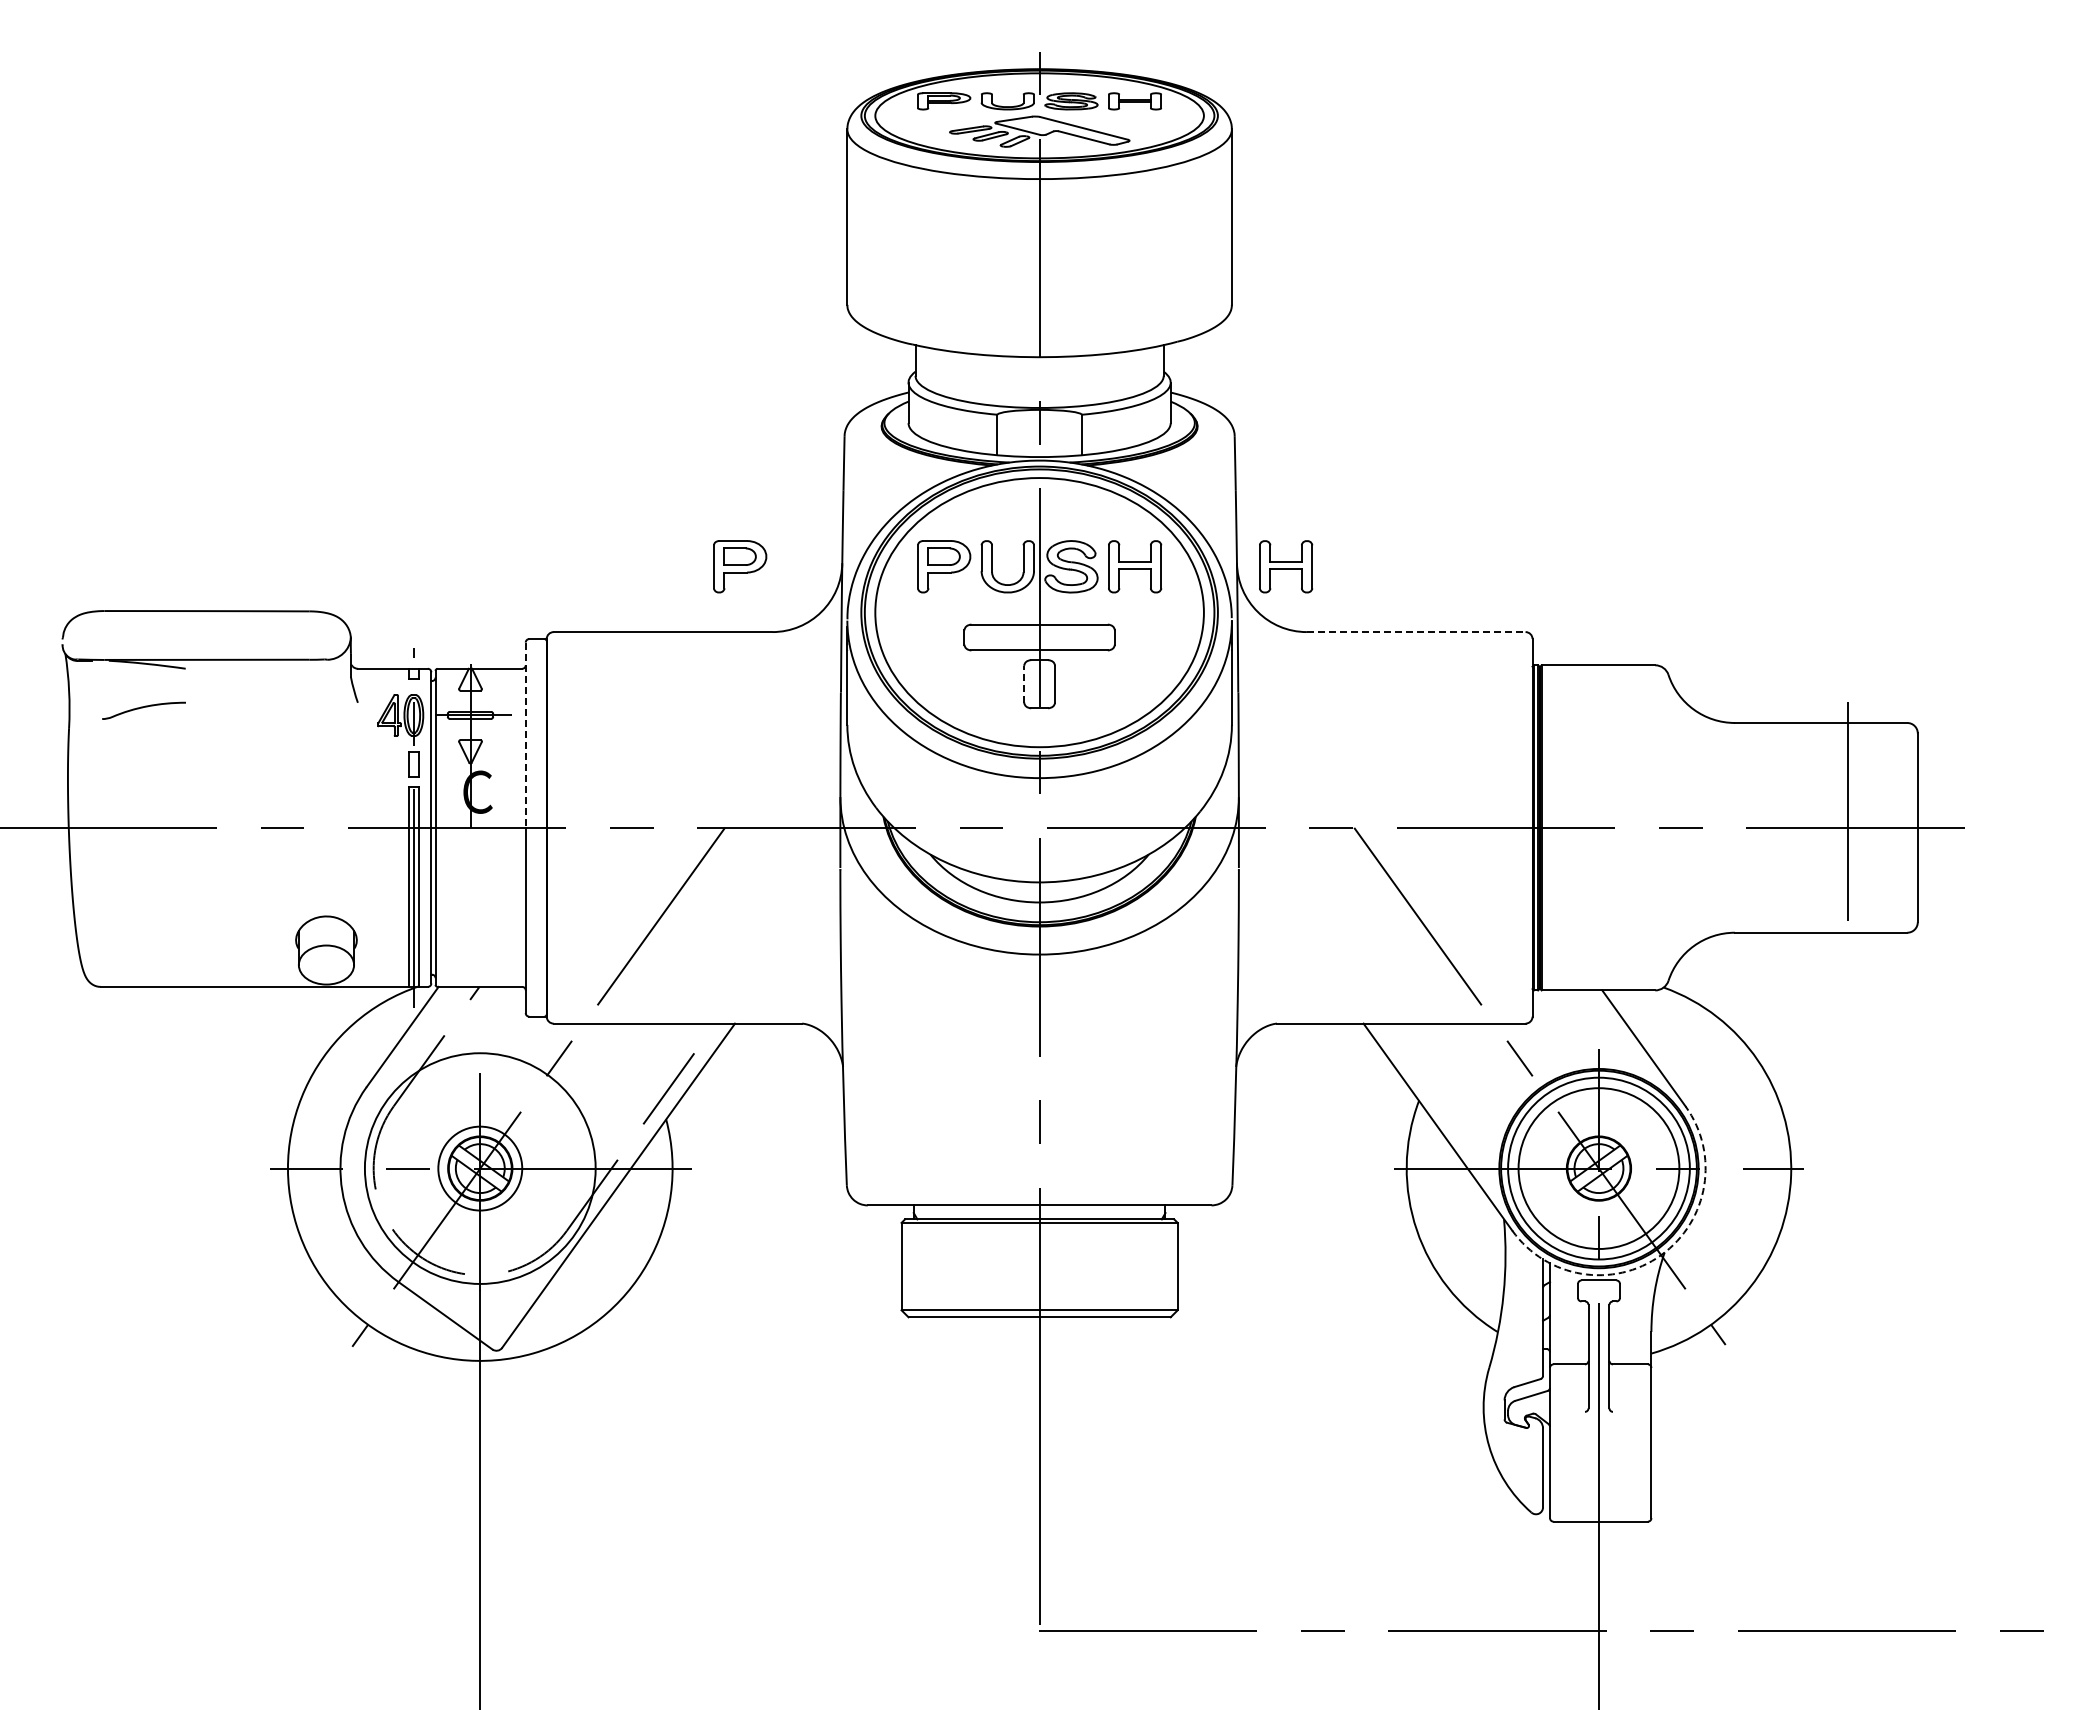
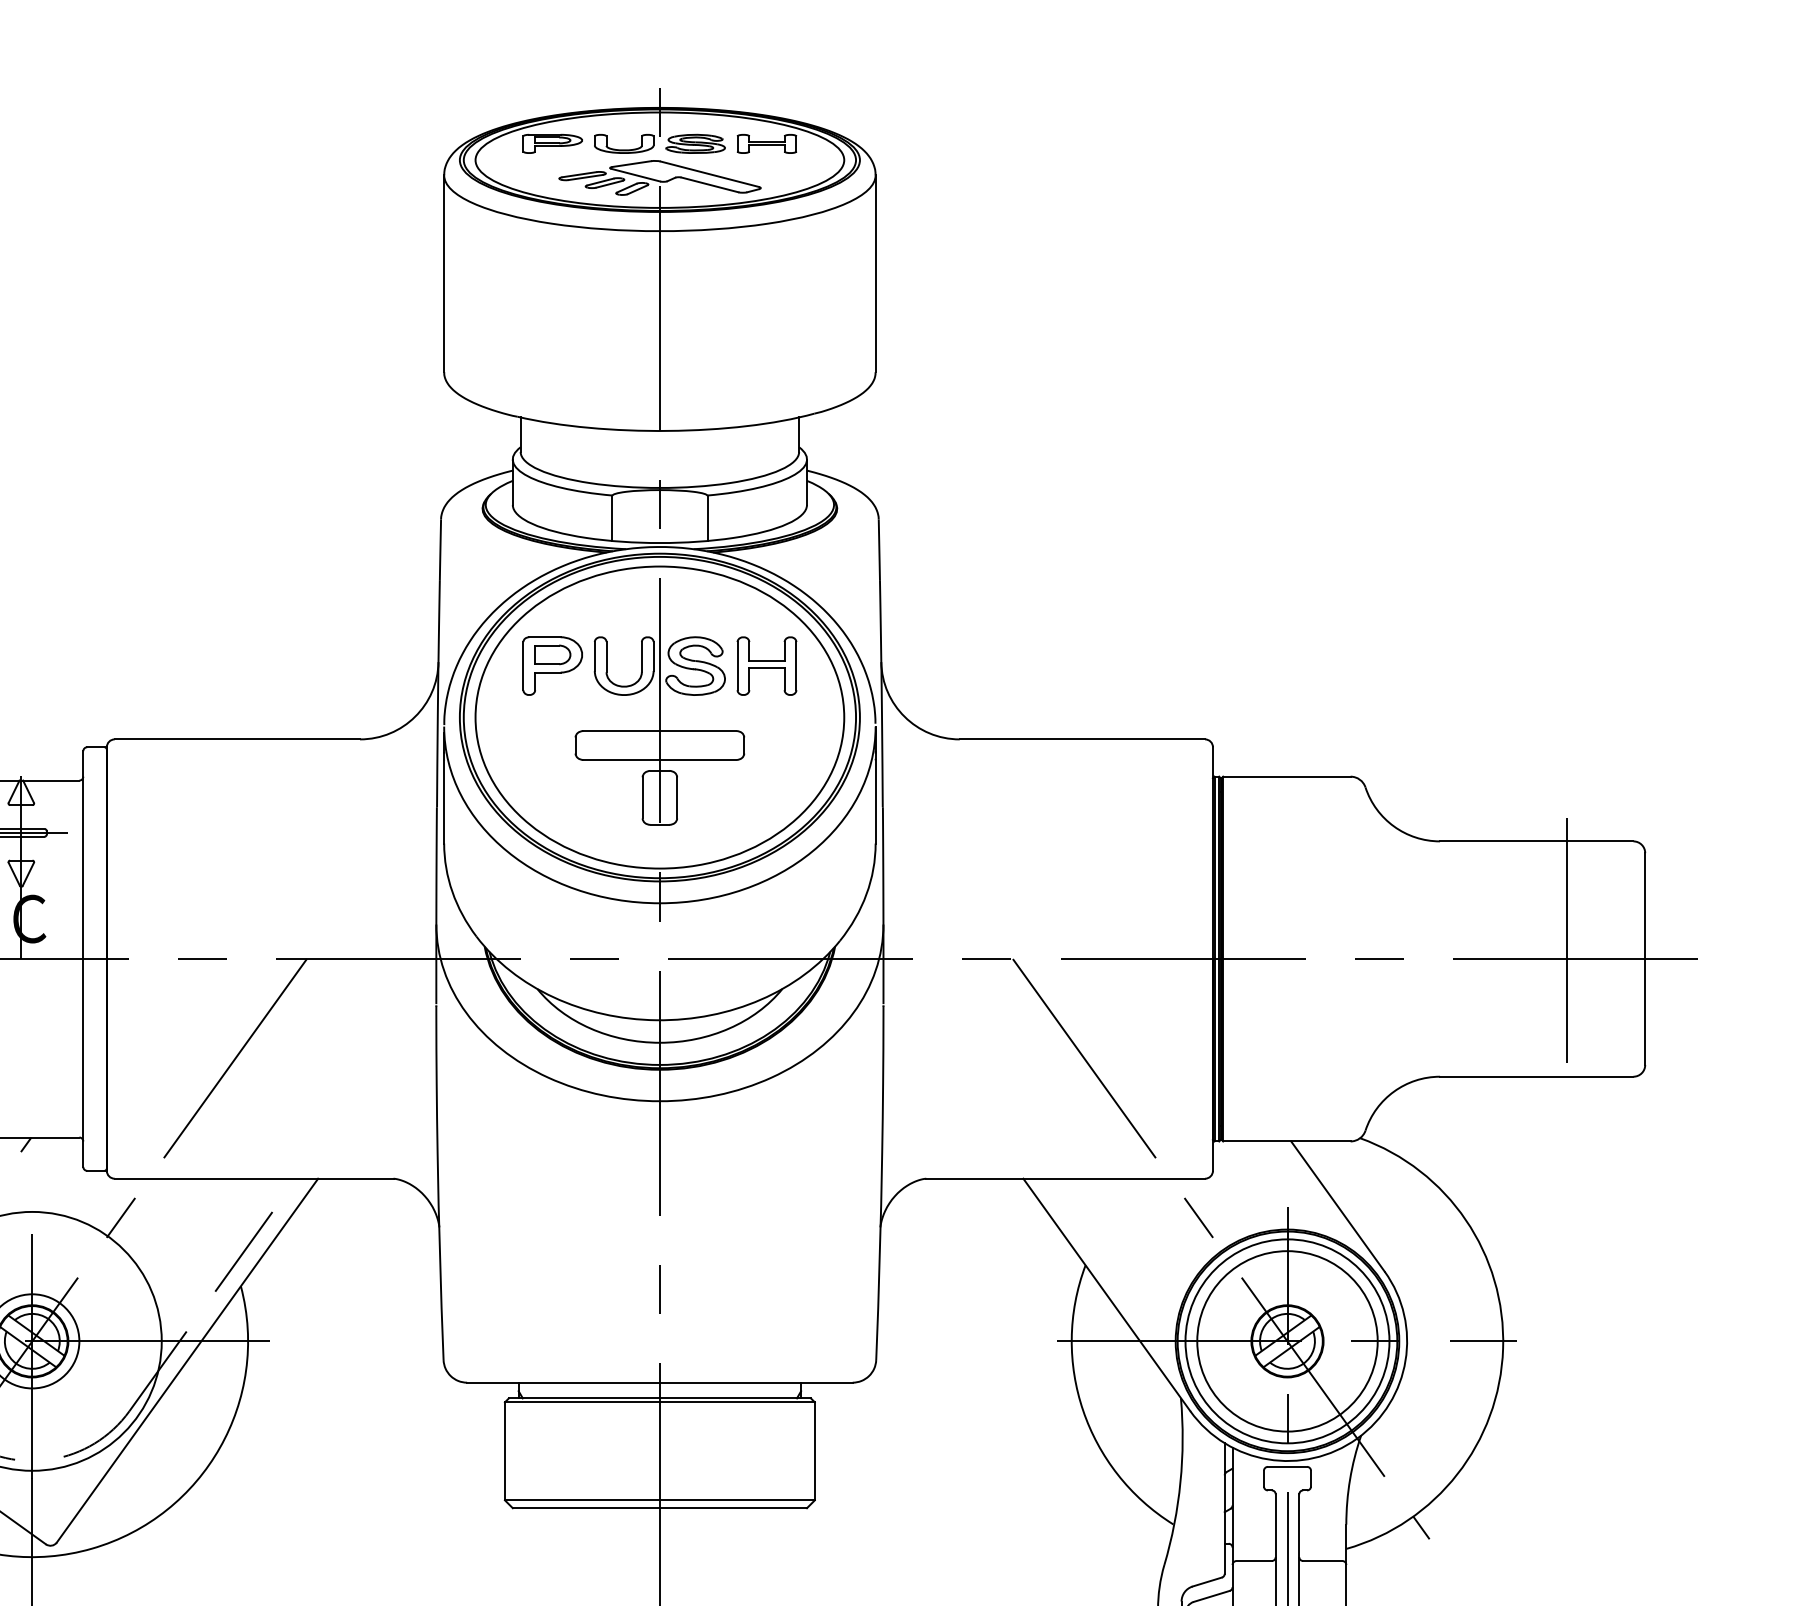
part: (740, 566) -> (324, 665), removed
part: (1286, 566) -> (936, 665), removed
line: (1416, 632) -> (1082, 739), dashed -> solid
line: (1024, 683) -> (642, 797), dashed -> solid
line: (525, 735) -> (83, 855), dashed -> solid
arc: (1661, 1255) -> (1357, 1438), dashed -> solid

